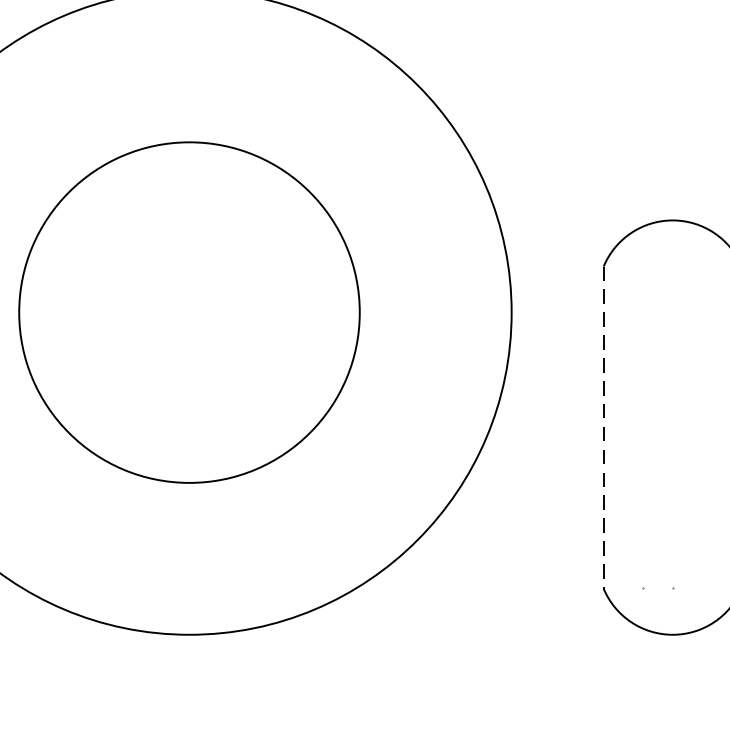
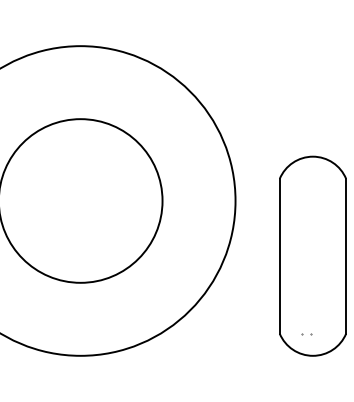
line: (603, 428) -> (279, 256), dashed -> solid
part: (659, 590) -> (306, 334), size x0.62

